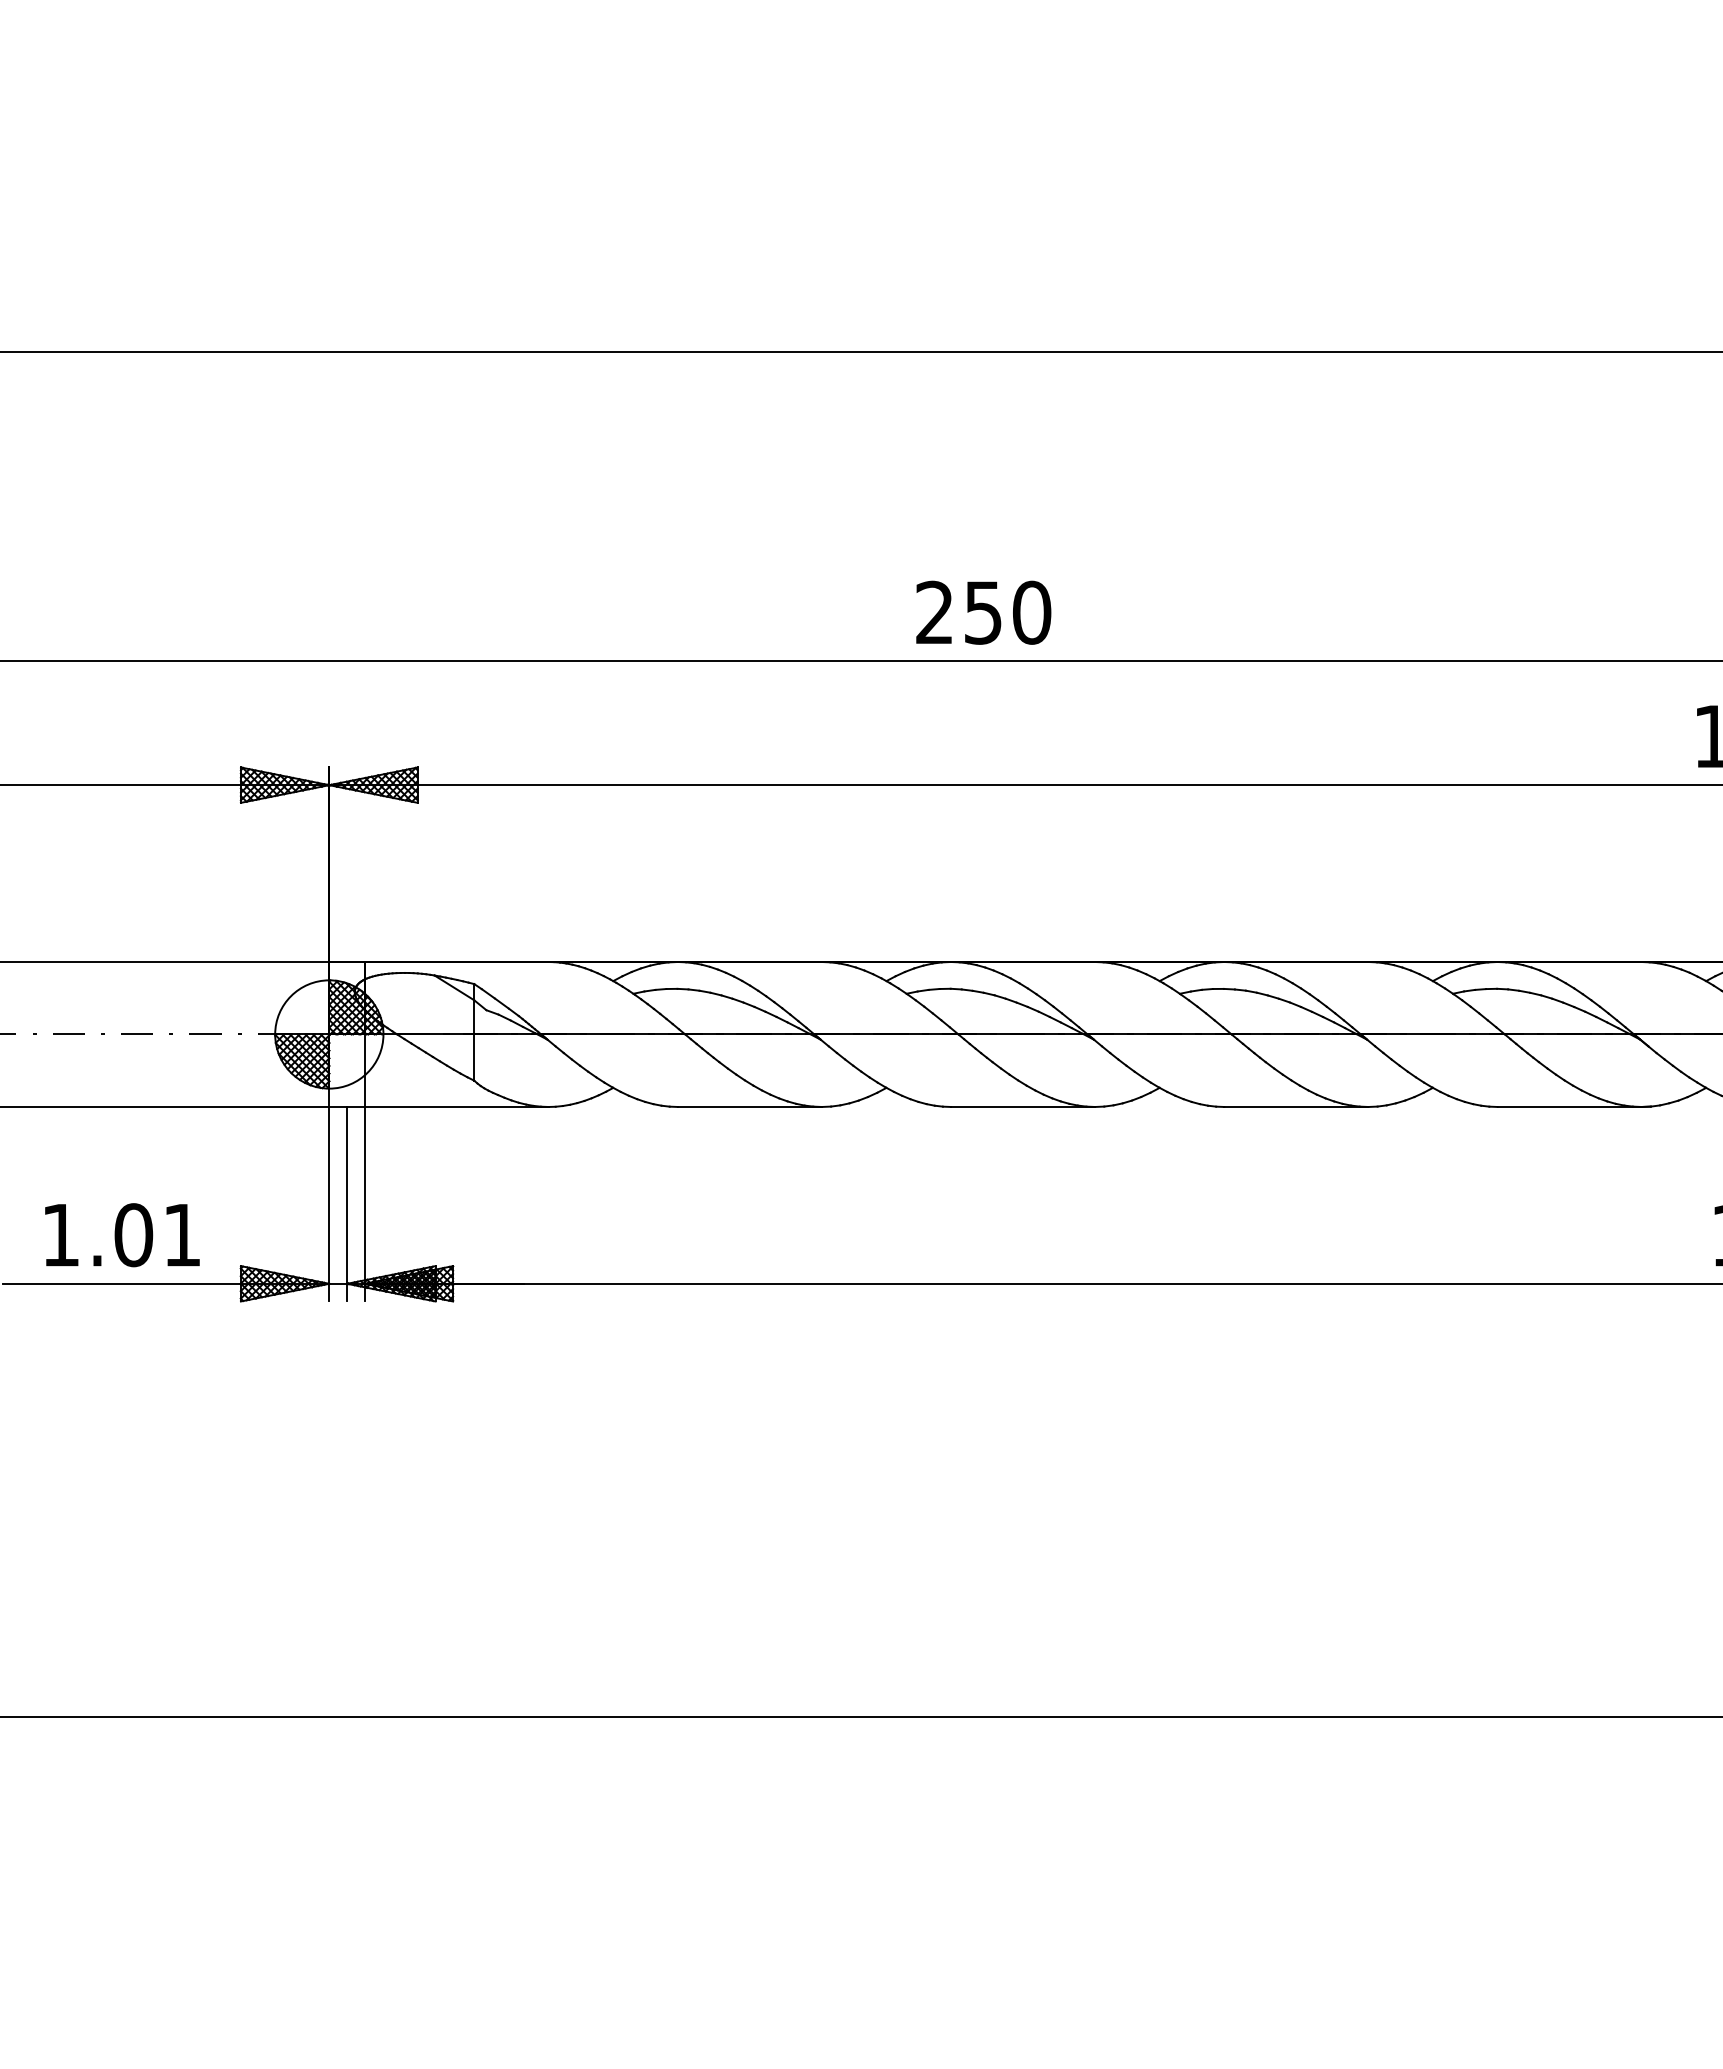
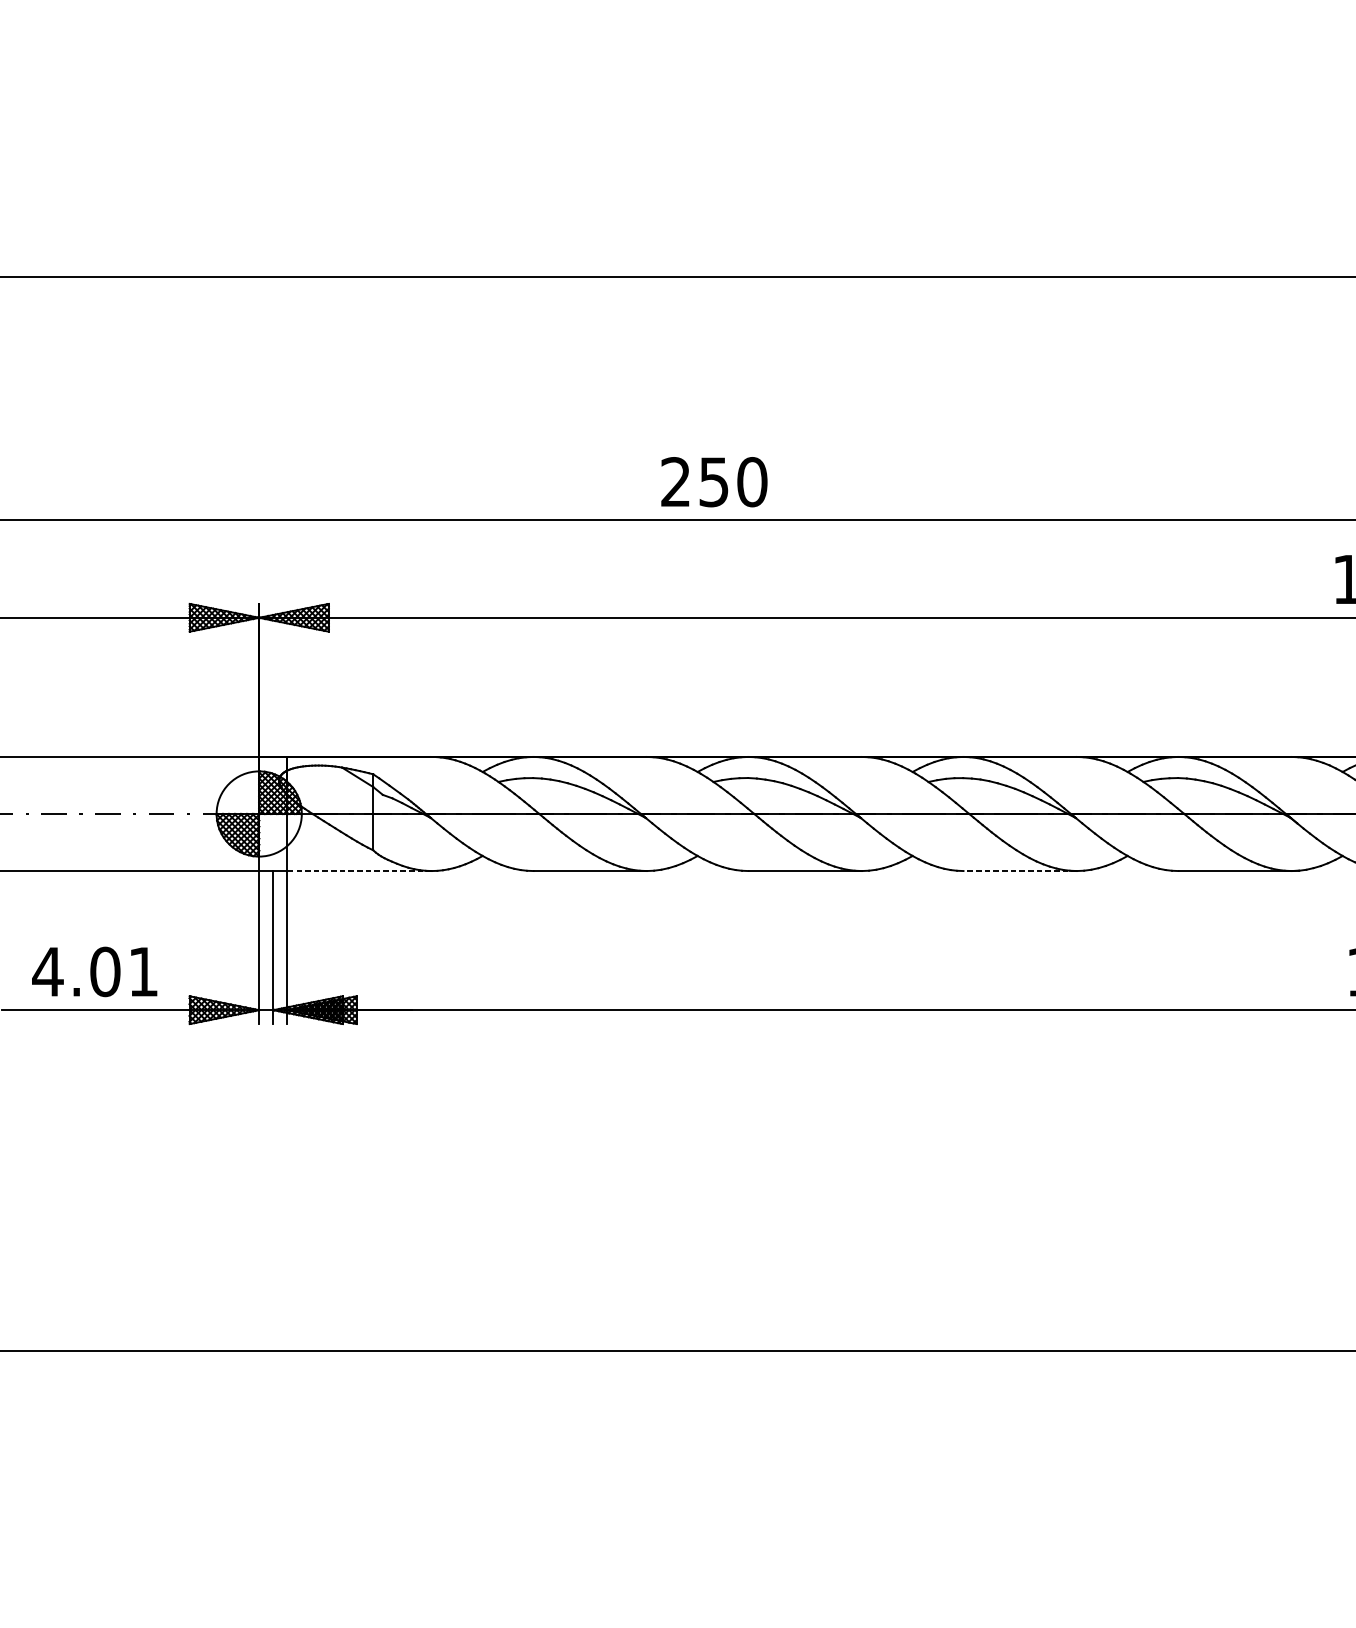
text: (983, 612) -> (714, 481), moved
line: (456, 1106) -> (359, 870), solid -> dashed
line: (1295, 1106) -> (1019, 870), solid -> dashed
text: (60, 1235) -> (47, 972), 1.01 -> 4.01

